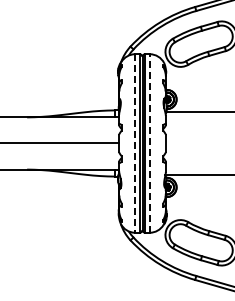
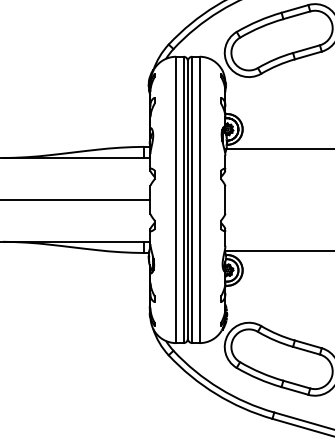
line: (135, 143) -> (176, 199), dashed -> solid
line: (149, 143) -> (199, 199), dashed -> solid

